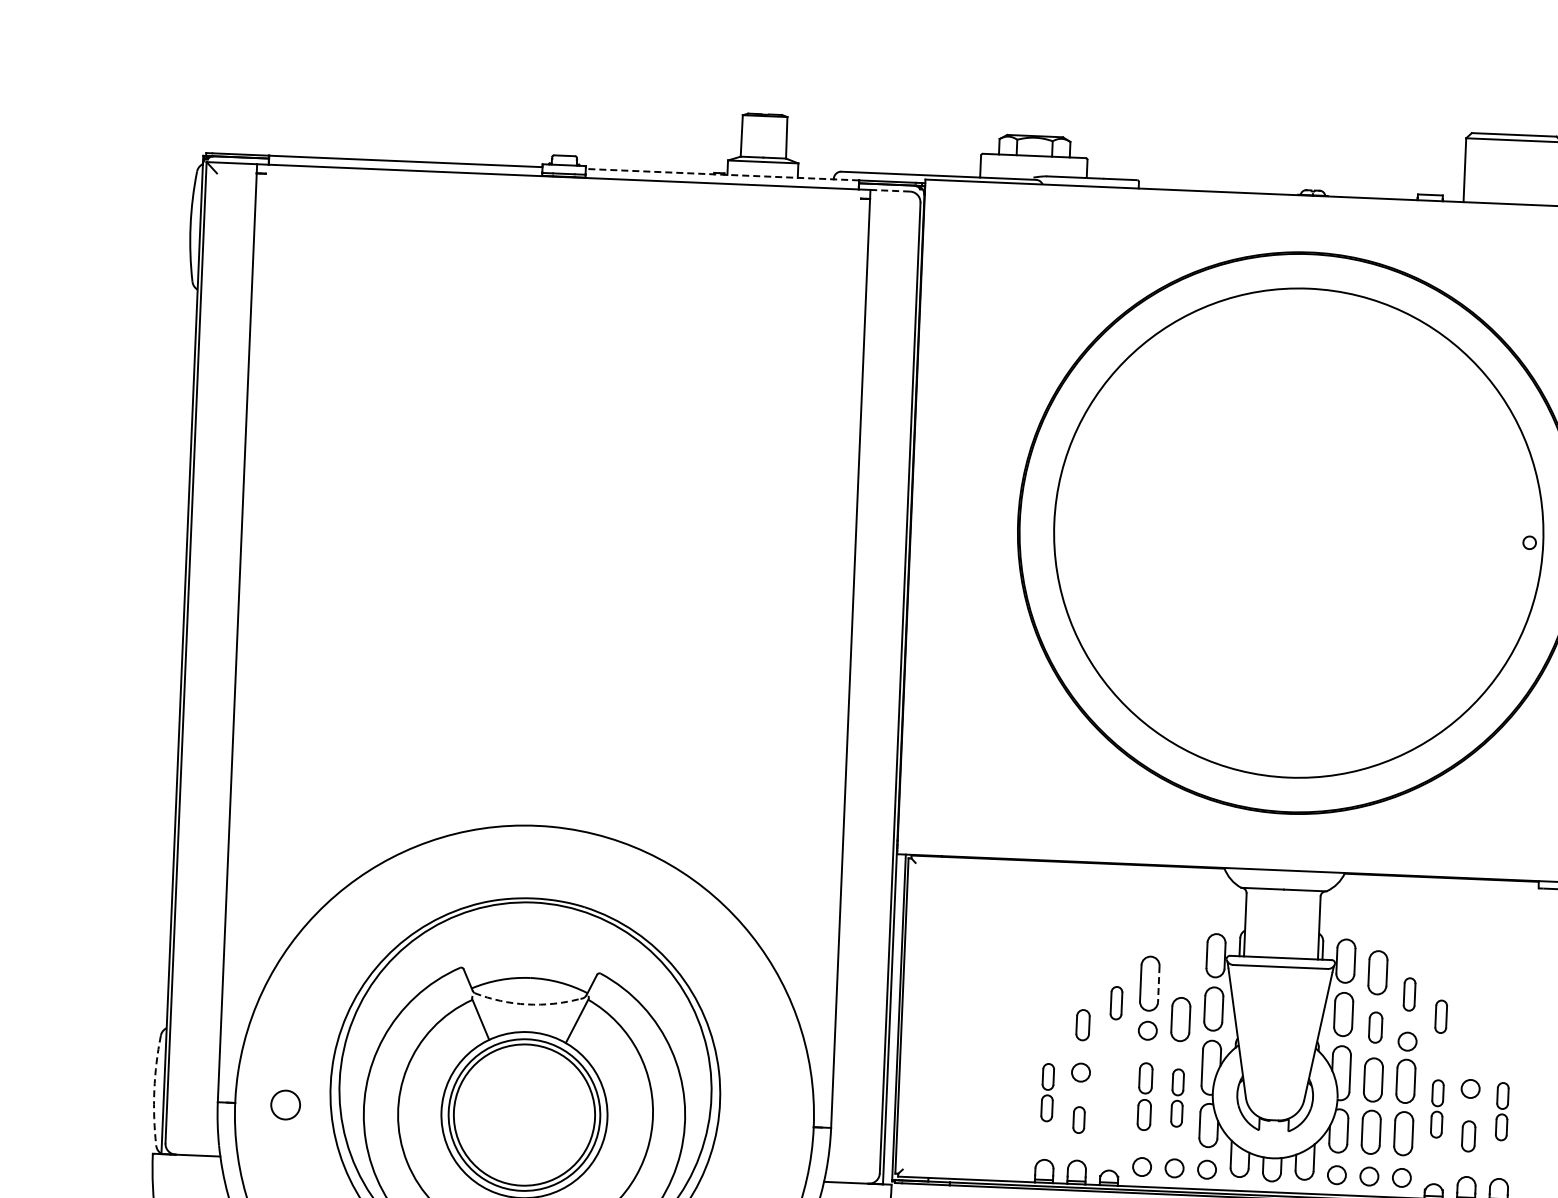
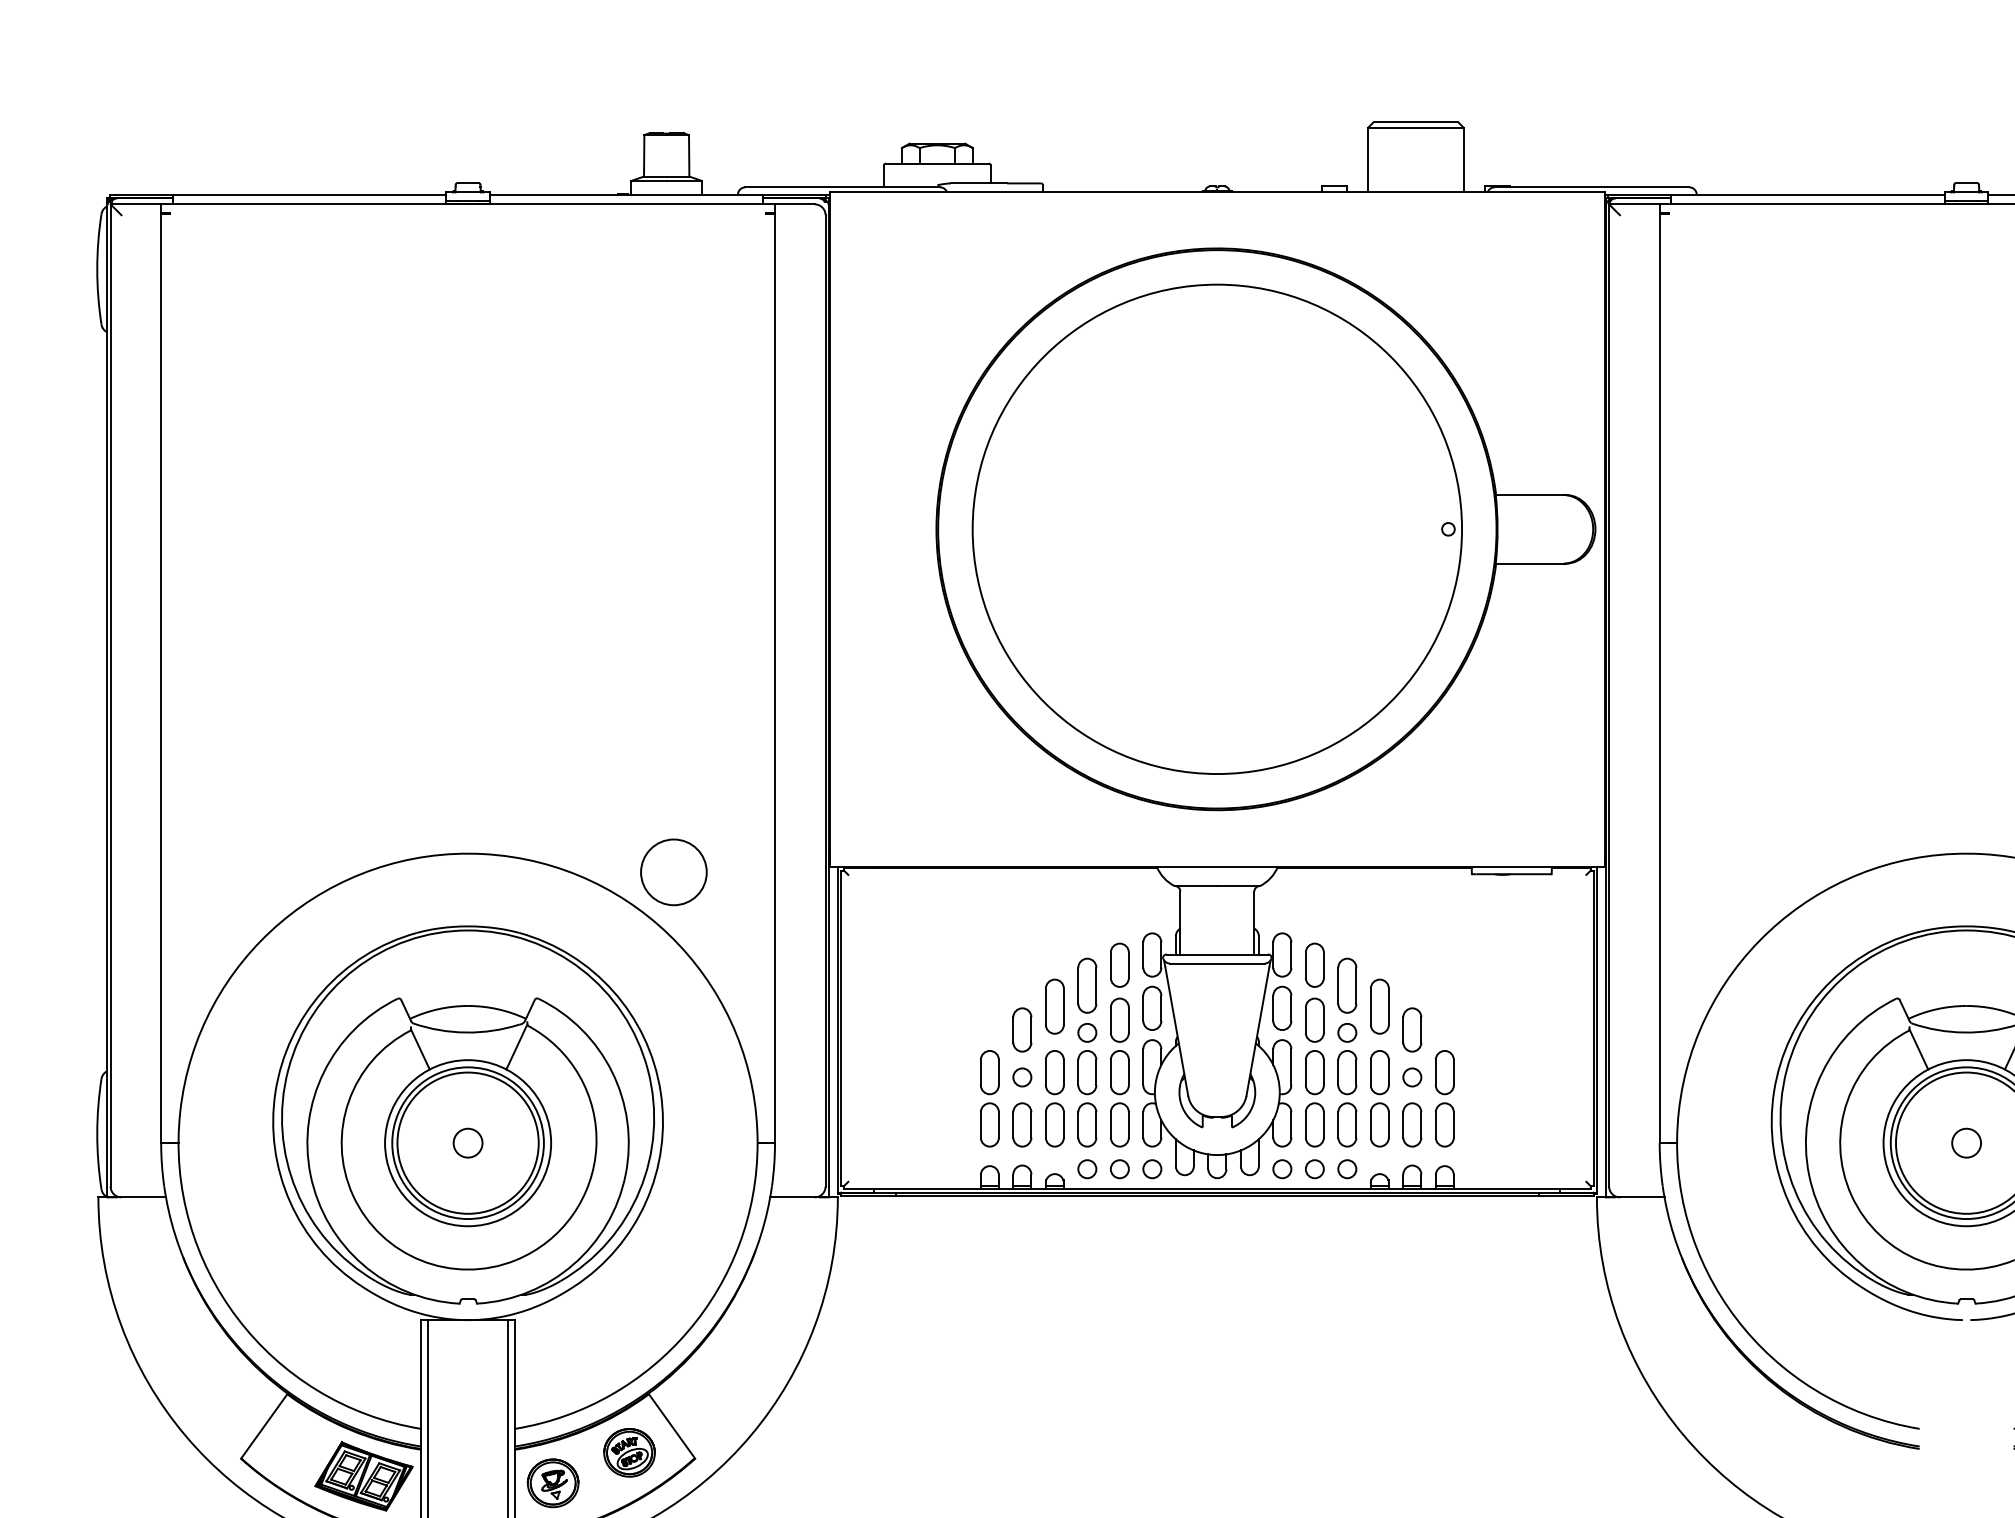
line: (722, 174) -> (626, 195), dashed -> solid
line: (889, 190) -> (794, 204), dashed -> solid
circle: (741, 853) -> (673, 872), added
part: (1182, 963) -> (1119, 964), added
line: (1158, 984) -> (1096, 986), dashed -> solid
part: (1409, 994) -> (1347, 985), size x1.67
part: (1116, 1003) -> (1054, 1006), size x1.67
arc: (527, 1004) -> (466, 1032), dashed -> solid
part: (1440, 1016) -> (1379, 1006), size x1.67
part: (1083, 1024) -> (1022, 1029), size x1.43
part: (1375, 1026) -> (1314, 1019), size x1.43
part: (1472, 1041) -> (1412, 1029), added
arc: (154, 1090) -> (97, 1134), dashed -> solid
part: (1047, 1092) -> (989, 1098), size x1.67
part: (1112, 1094) -> (1054, 1098), added
part: (1145, 1096) -> (1087, 1098), size x1.43
part: (1177, 1097) -> (1119, 1098), size x1.67
circle: (285, 1104) -> (467, 1142), moved
part: (1436, 1108) -> (1379, 1098), size x1.67
part: (1501, 1111) -> (1444, 1098), size x1.67
part: (1079, 1119) -> (1022, 1124), size x1.67
part: (1468, 1135) -> (1412, 1124), size x1.43

